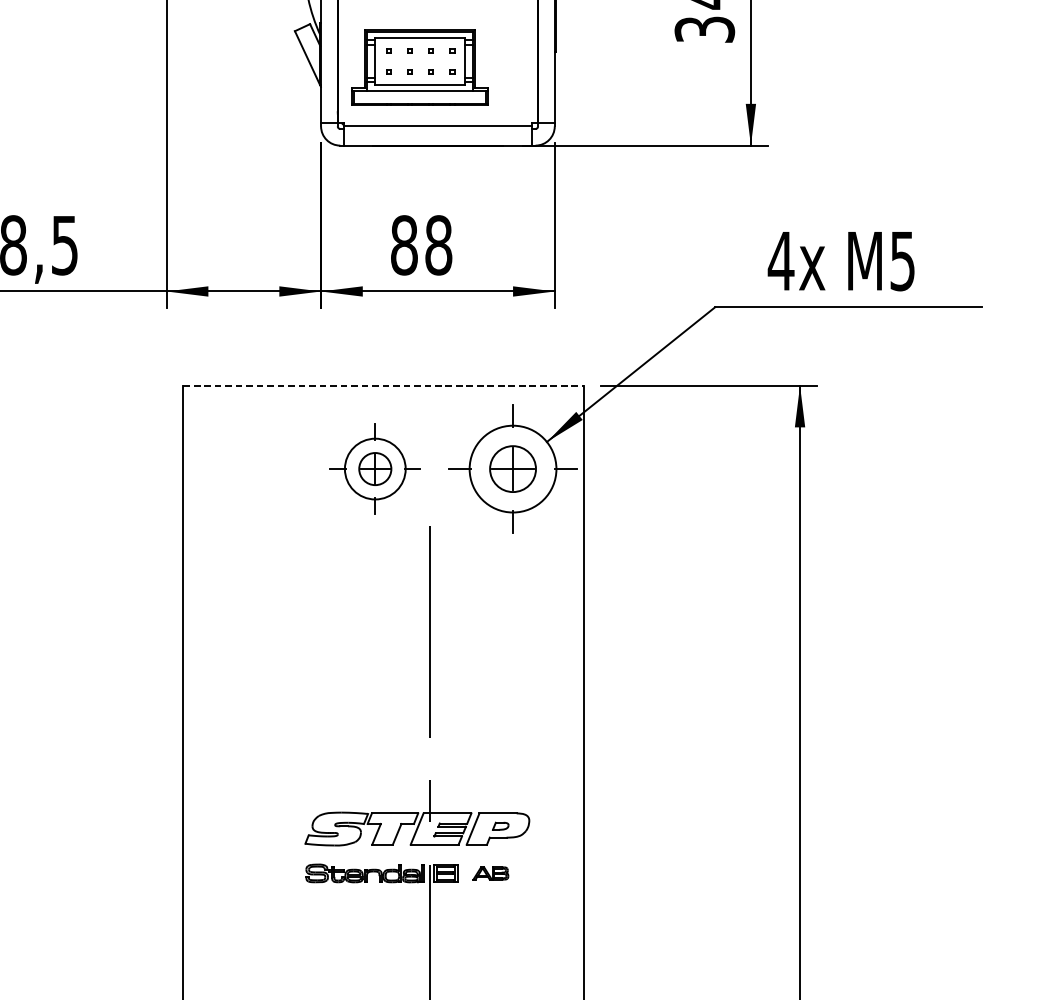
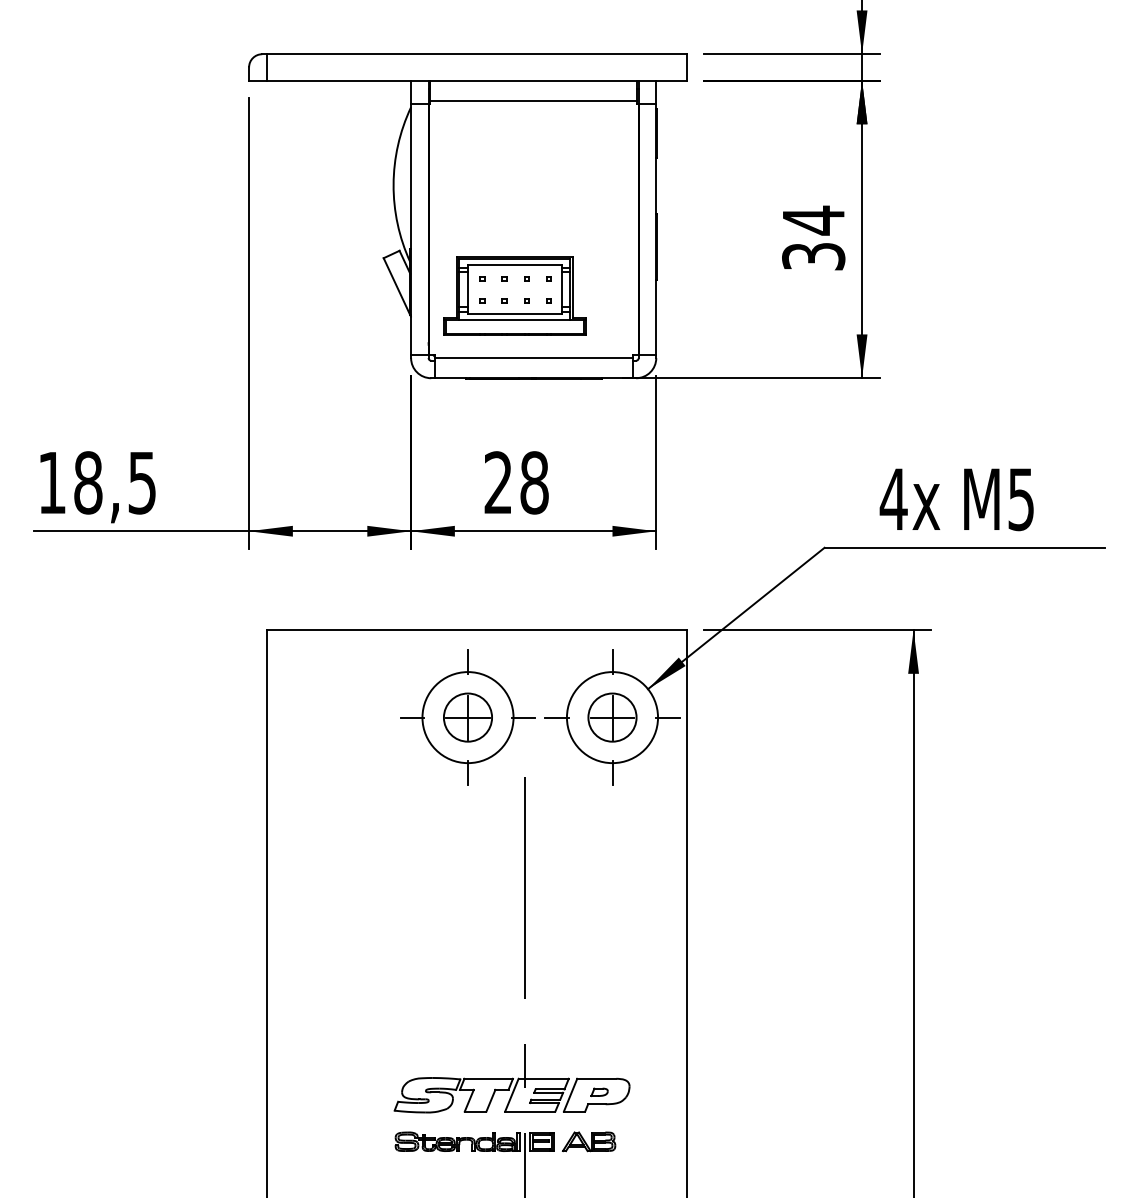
text: (404, 245) -> (498, 482), 88 -> 28
line: (384, 386) -> (477, 630), dashed -> solid
part: (374, 469) -> (467, 717), size x1.43
part: (491, 873) -> (589, 1141), size x1.43

